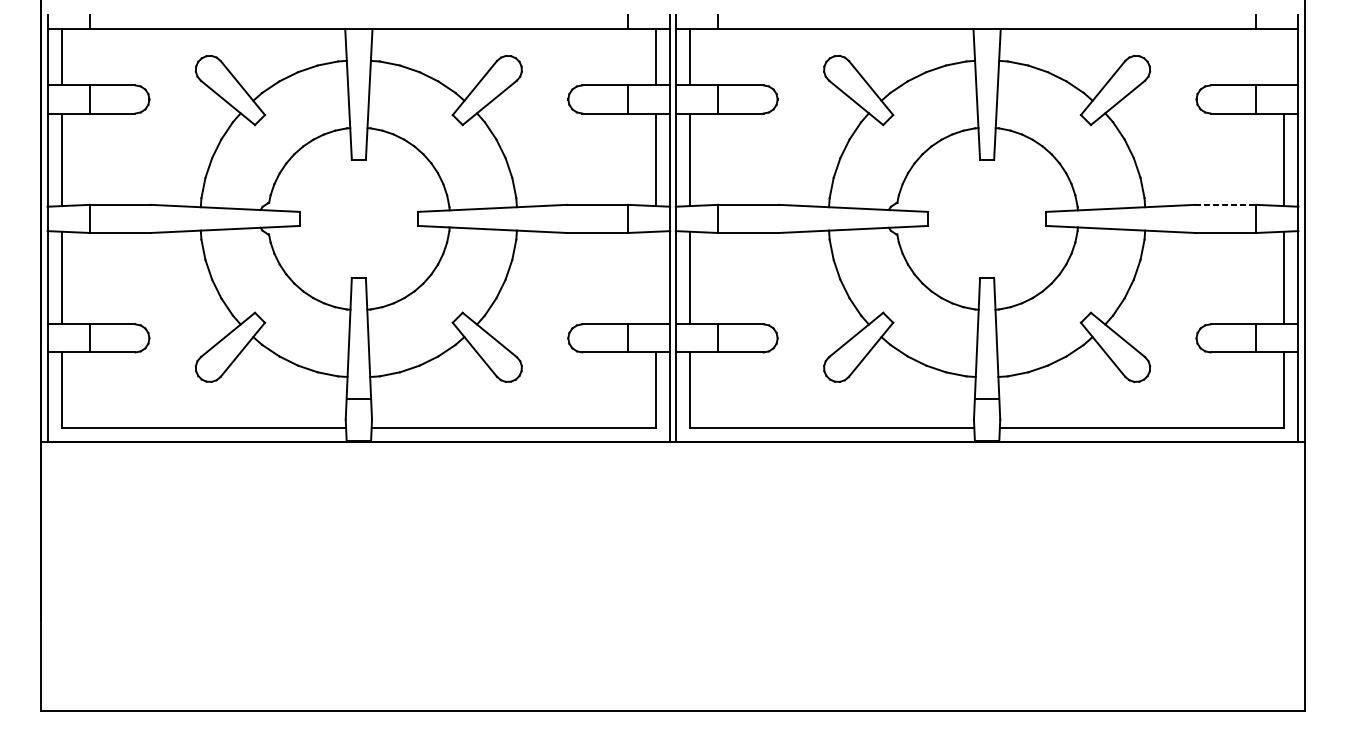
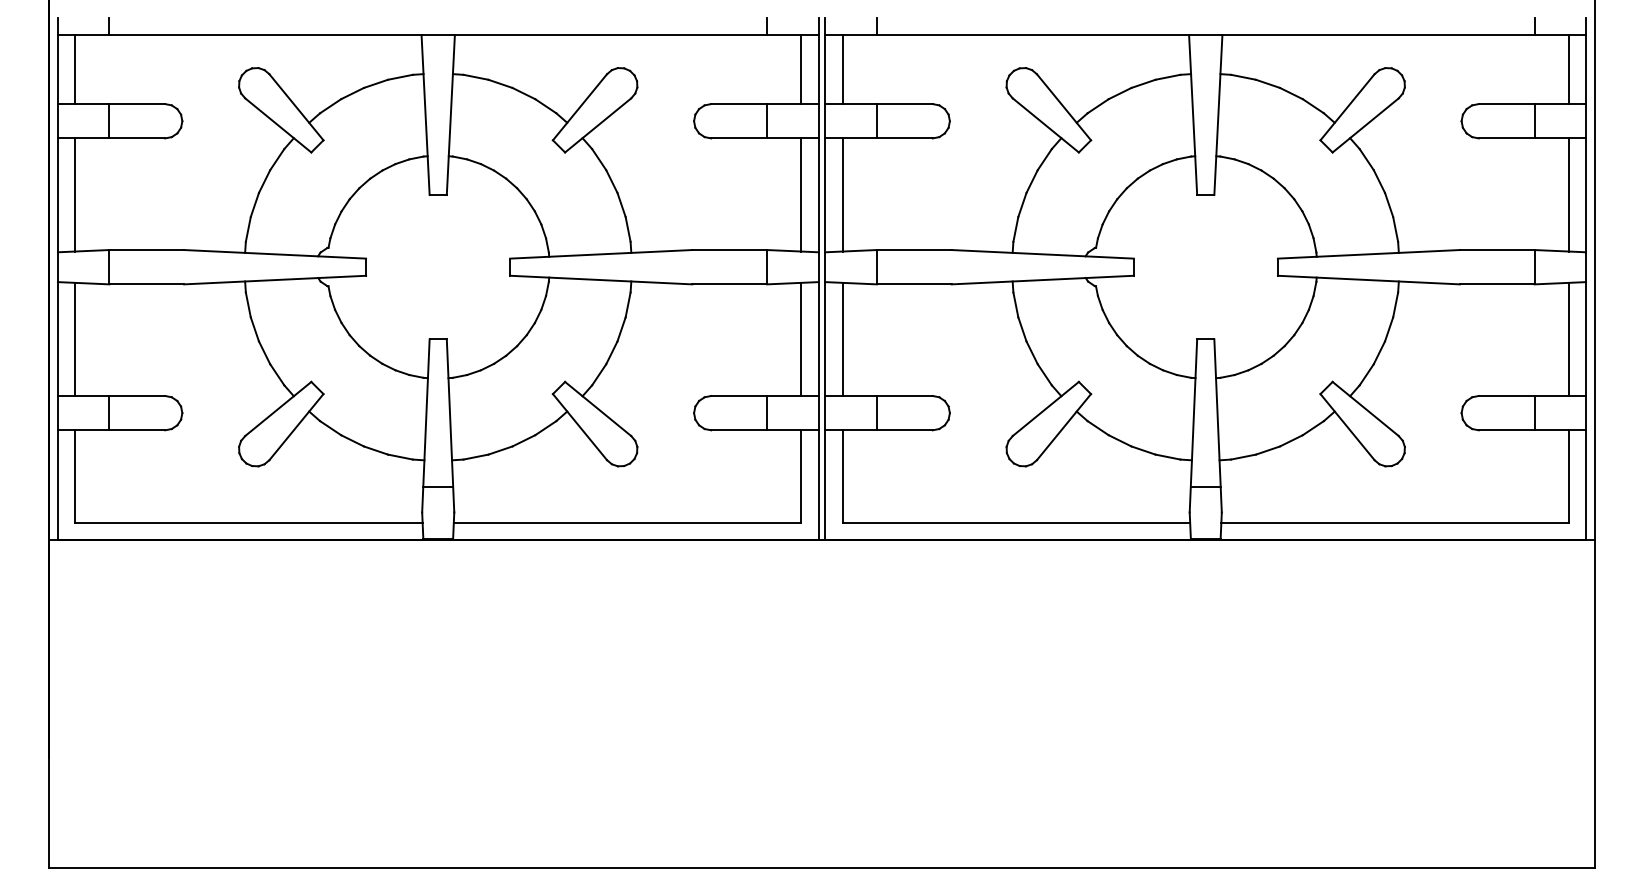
line: (1284, 57) -> (1568, 69), added
line: (1225, 205) -> (1497, 250), dashed -> solid
line: (656, 277) -> (801, 338), added

